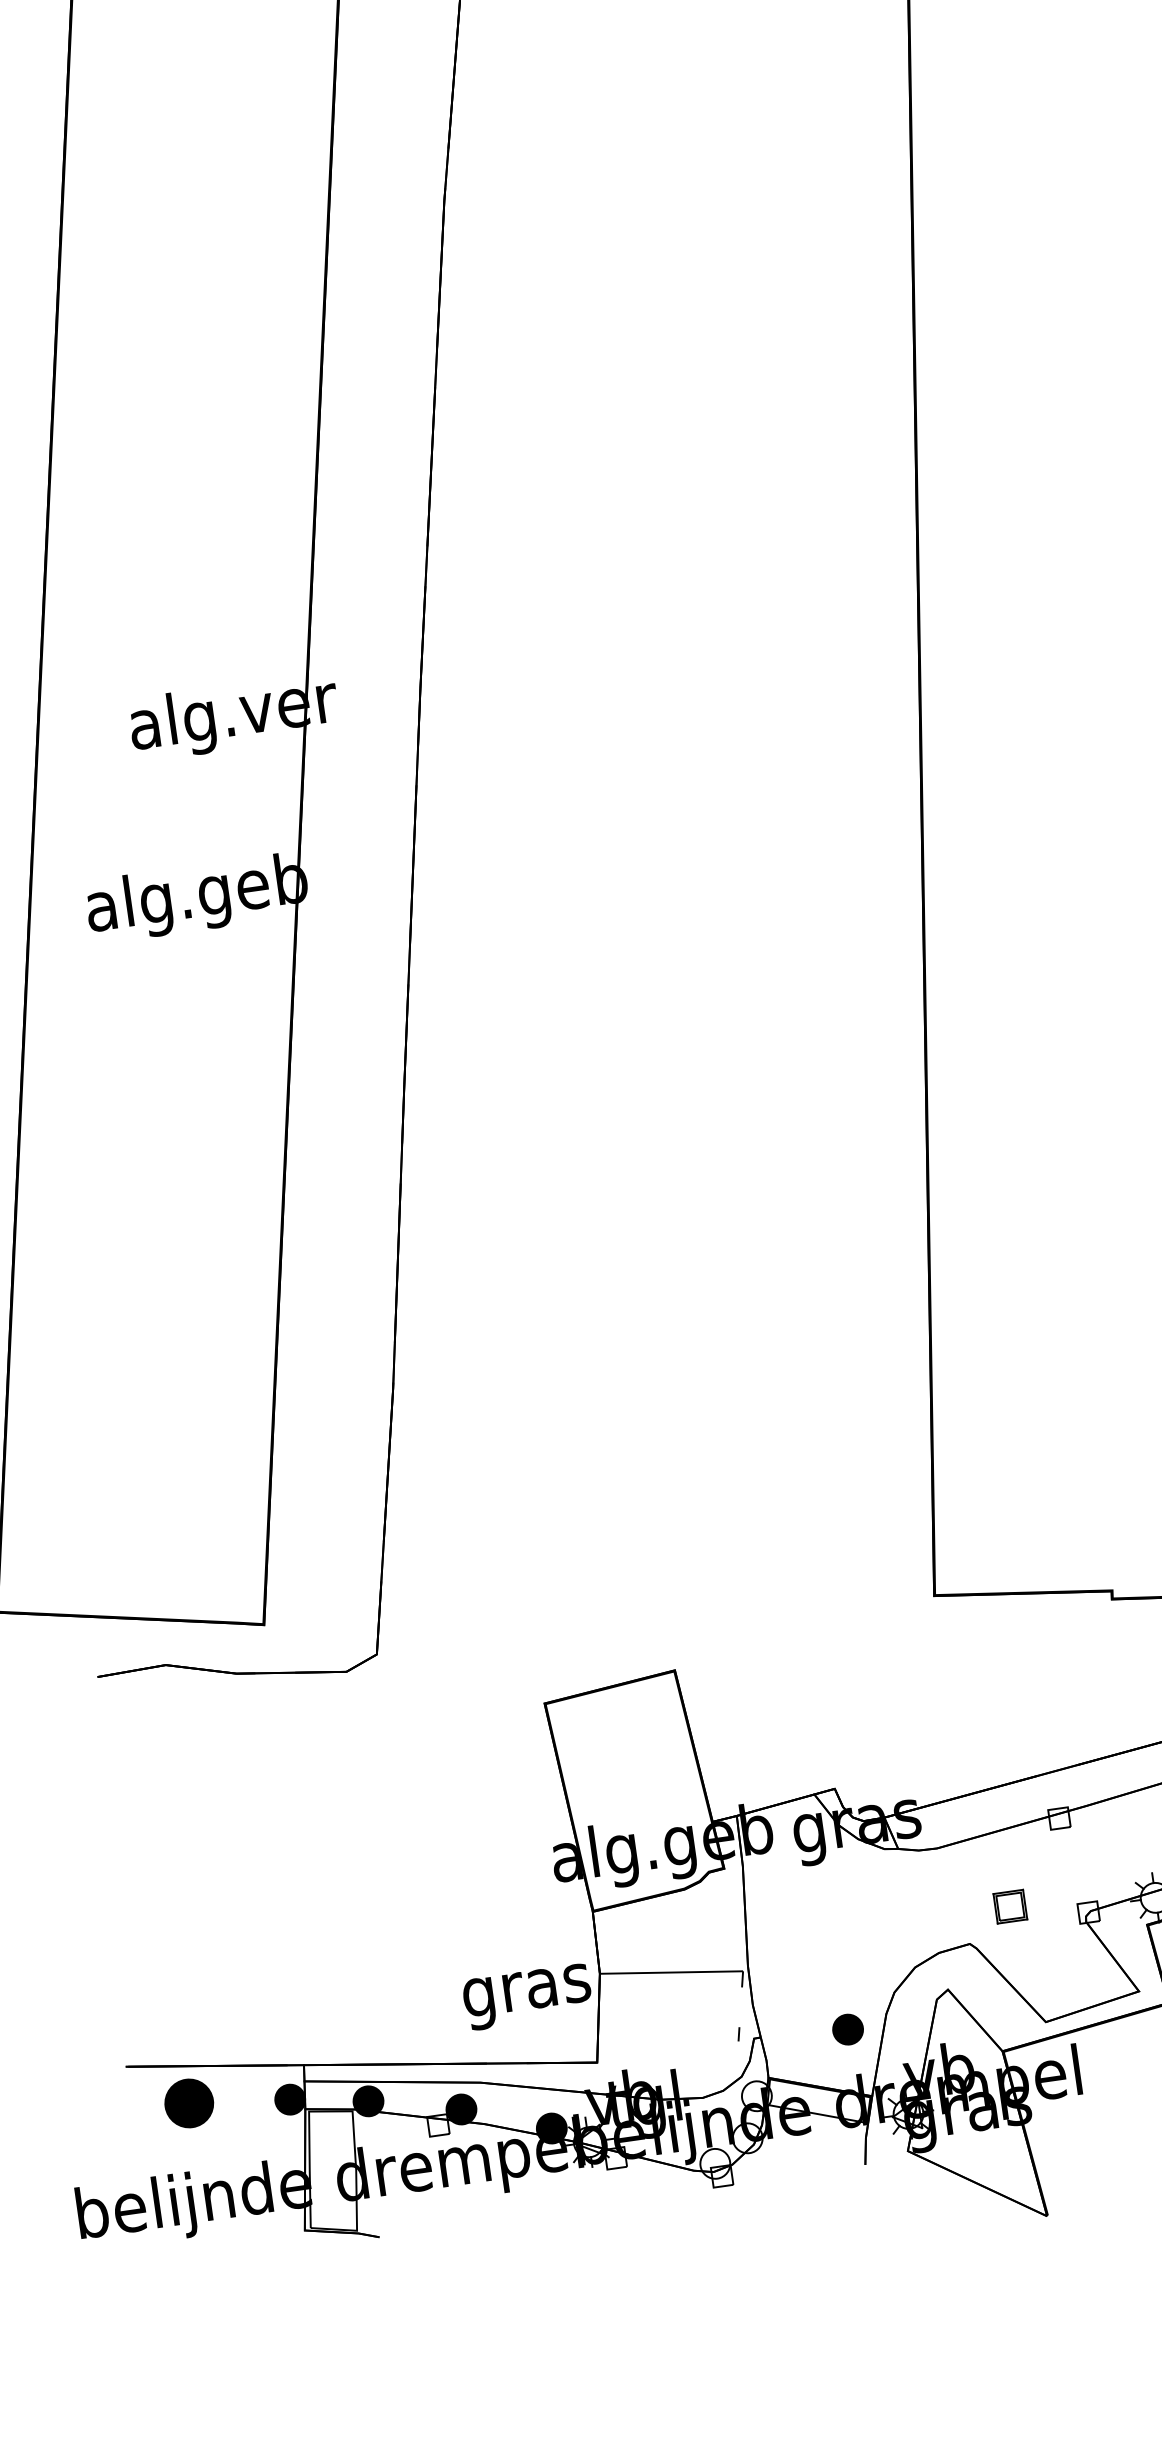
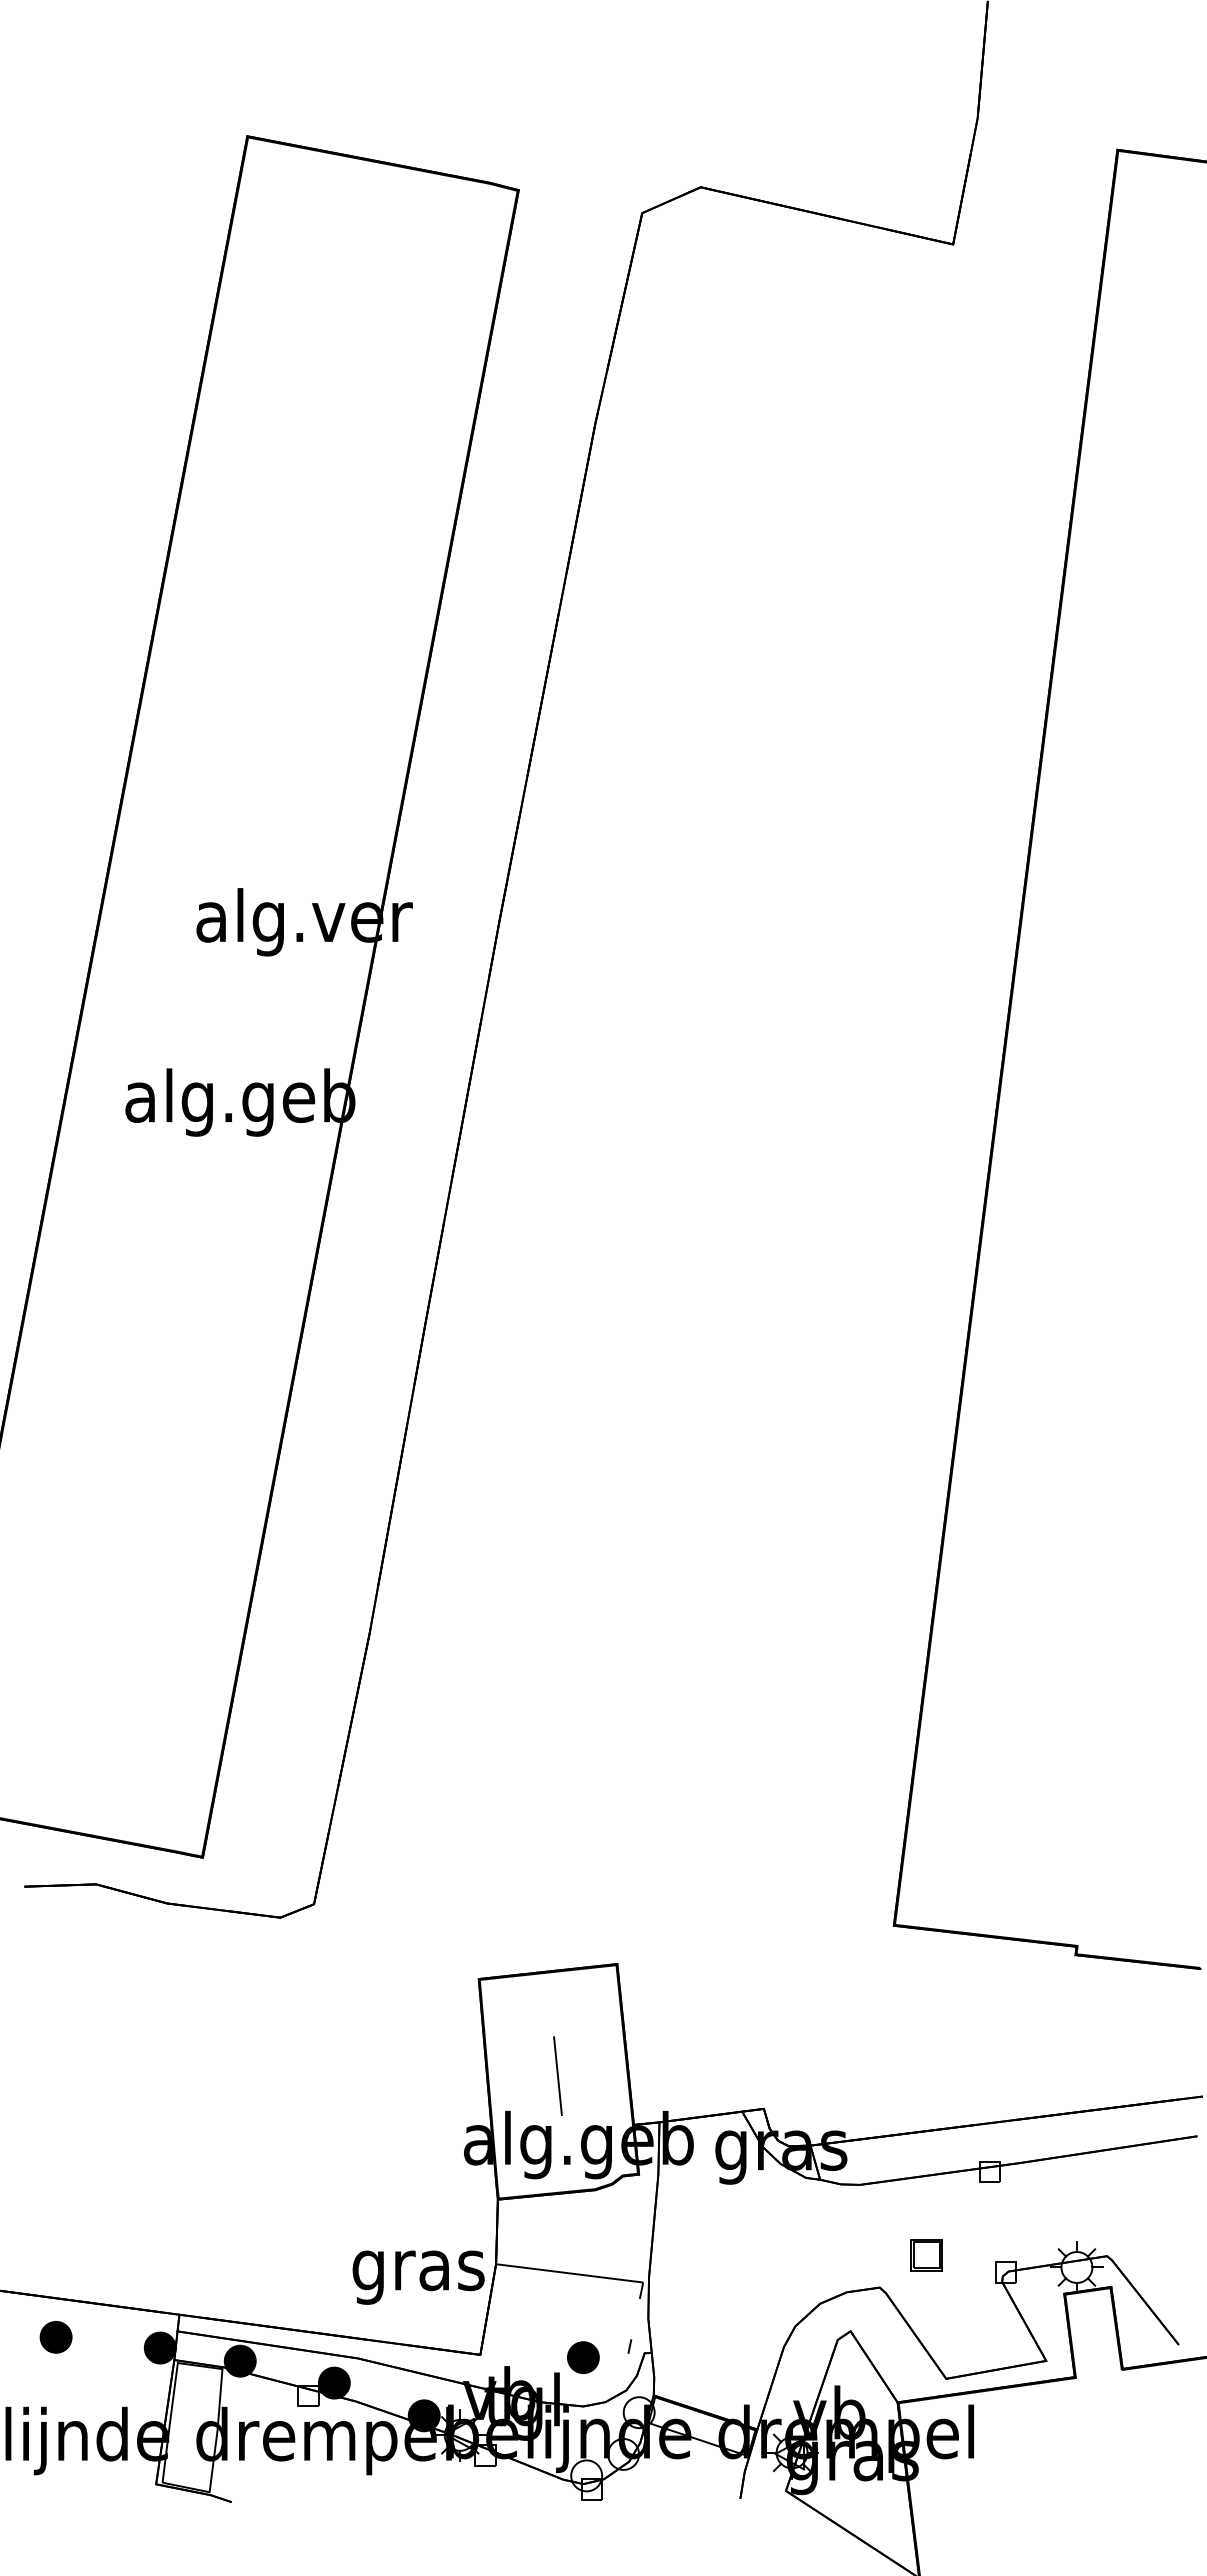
line: (633, 1785) -> (557, 2076), added
part: (848, 2029) -> (583, 2357), moved
part: (188, 2103) -> (55, 2337), size x0.62

